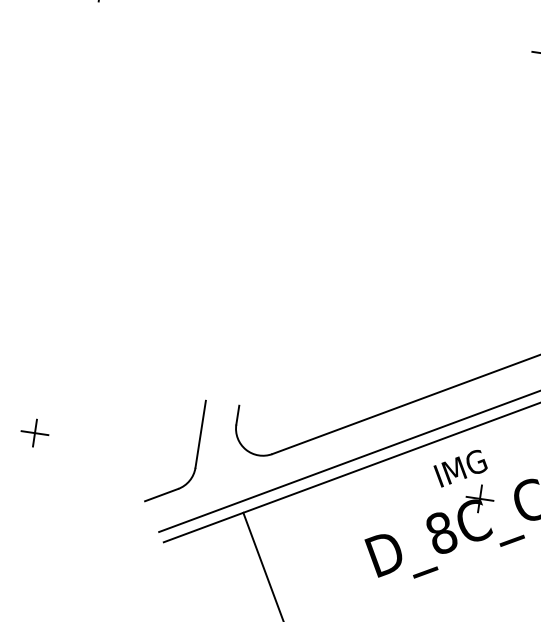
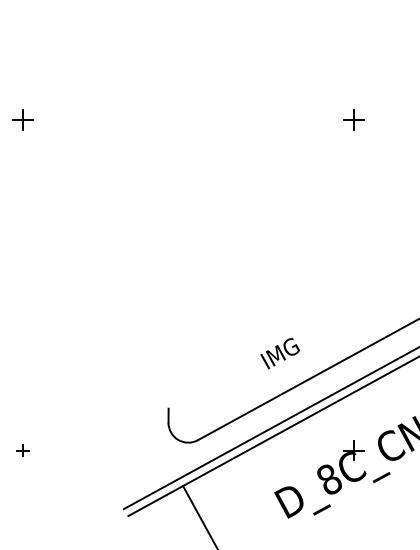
part: (34, 433) -> (22, 450), size x0.6
part: (196, 454) -> (142, 448), removed
text: (459, 468) -> (279, 353), moved

